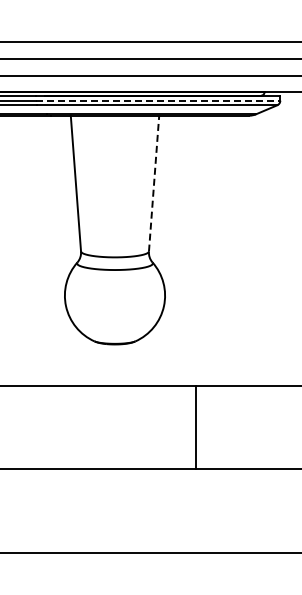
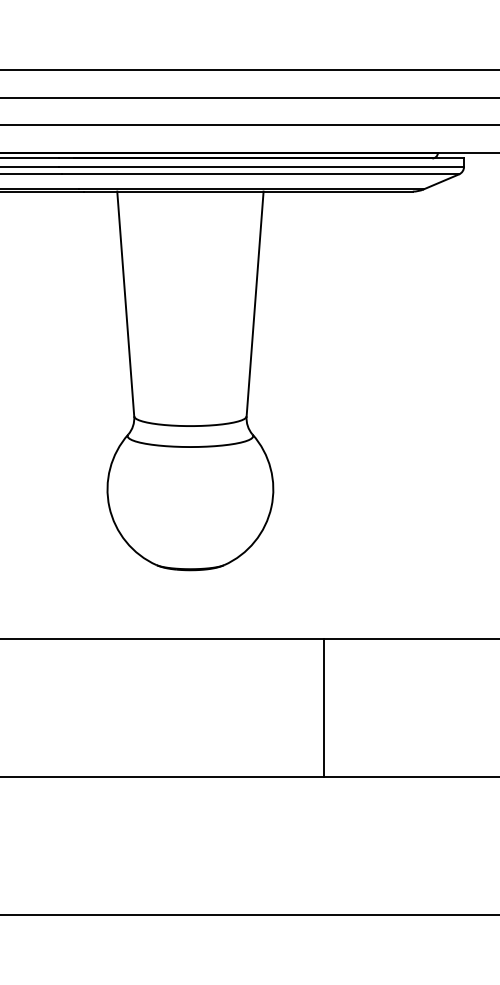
line: (158, 100) -> (262, 166), dashed -> solid
line: (154, 183) -> (255, 303), dashed -> solid

